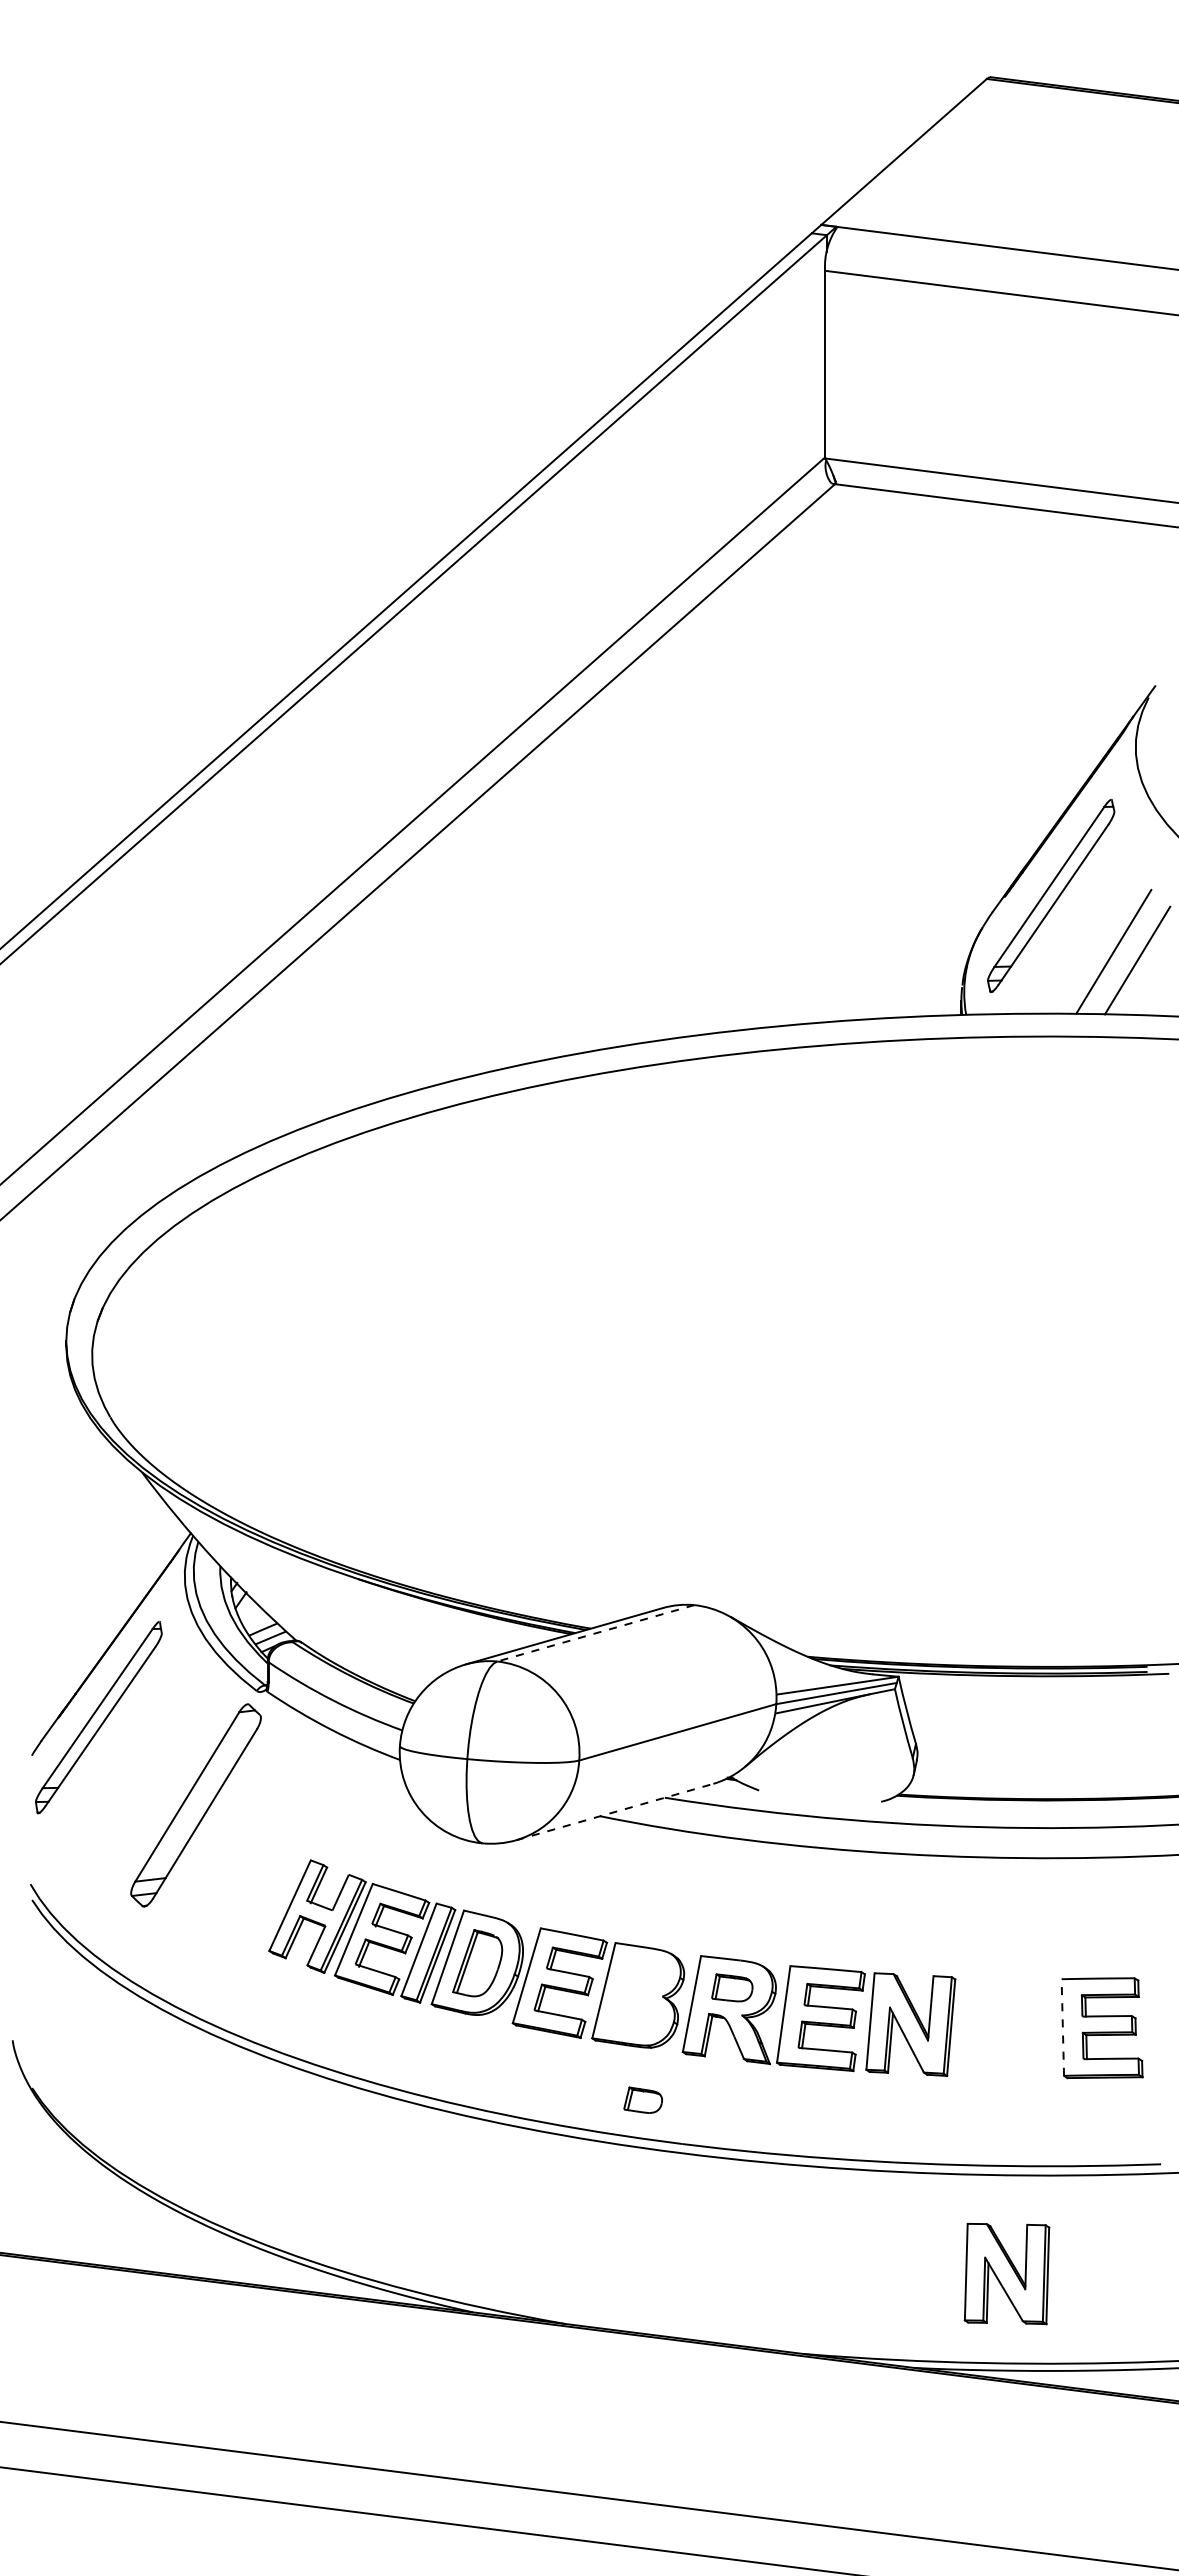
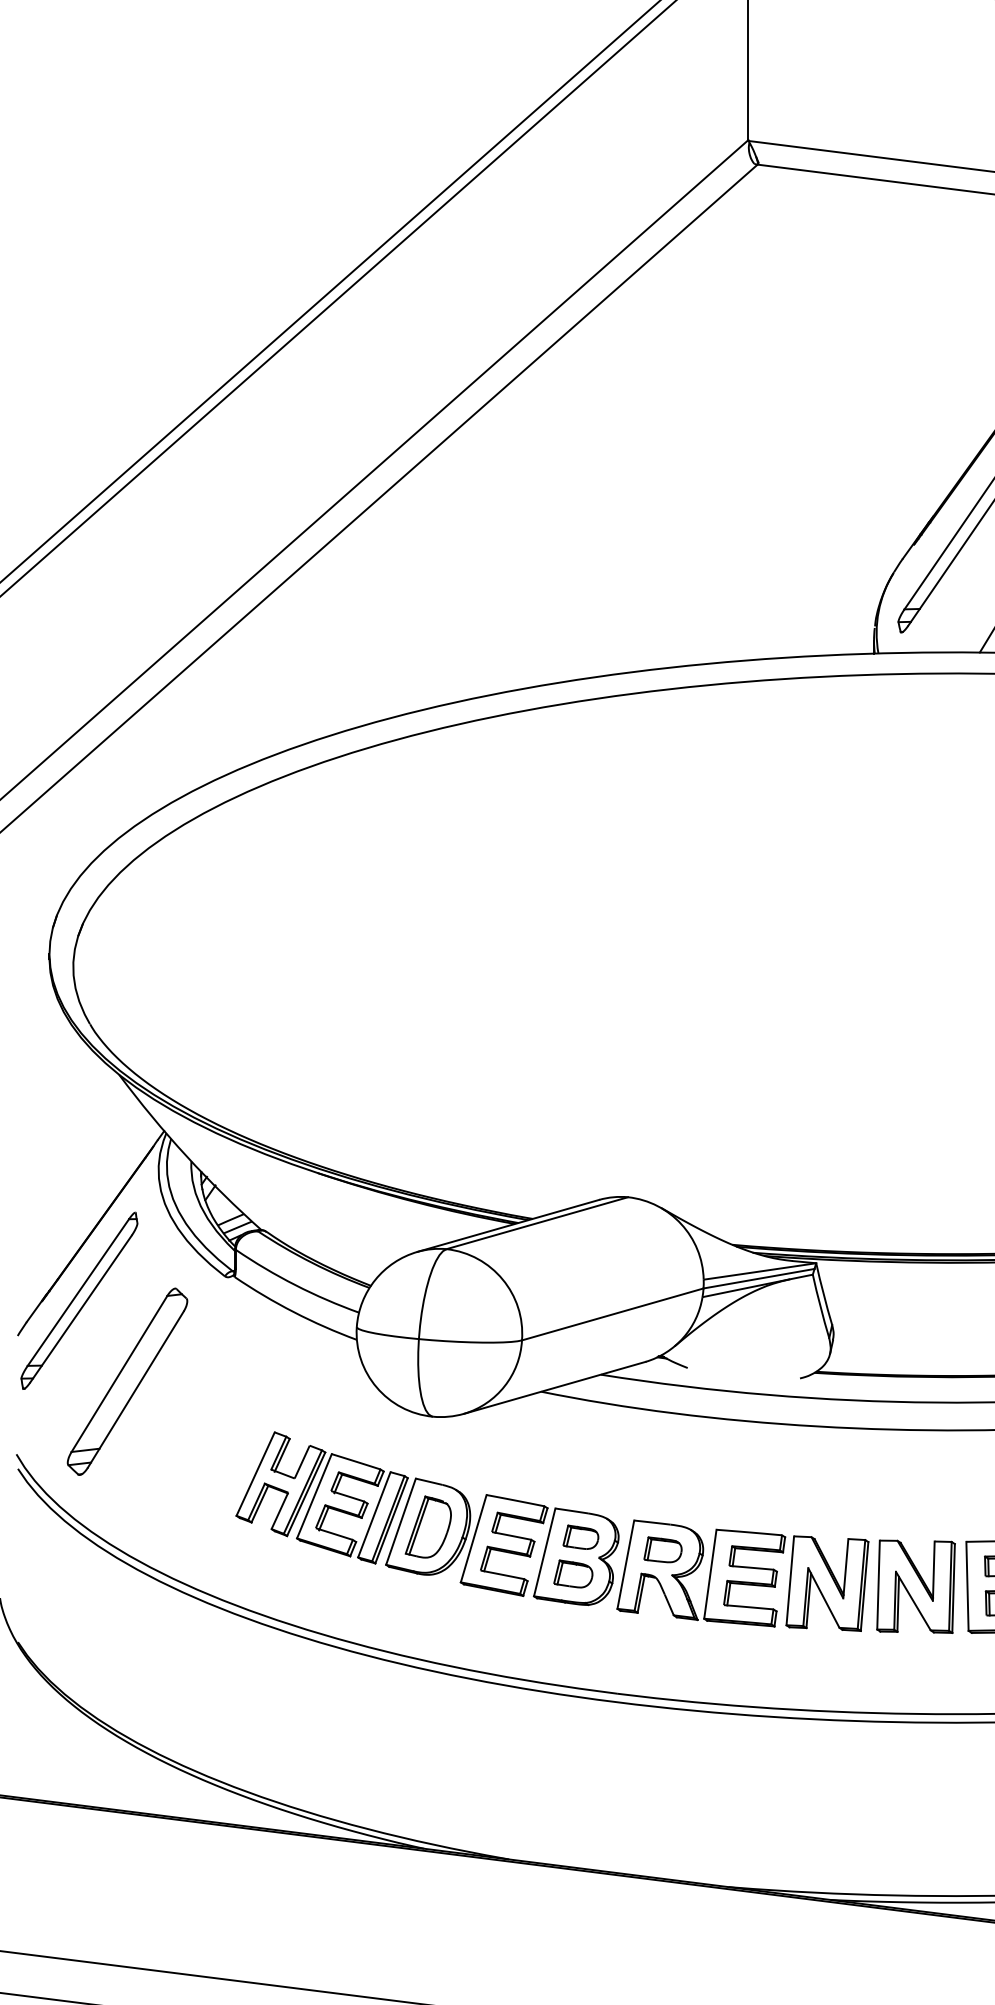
line: (595, 1633) -> (536, 1223), dashed -> solid
part: (195, 1805) -> (127, 1381), moved
line: (615, 1811) -> (555, 1387), dashed -> solid
part: (634, 2013) -> (572, 1573), added
line: (1062, 2027) -> (967, 1586), dashed -> solid
part: (642, 2099) -> (580, 1536), moved
part: (1006, 2274) -> (915, 1587), moved

